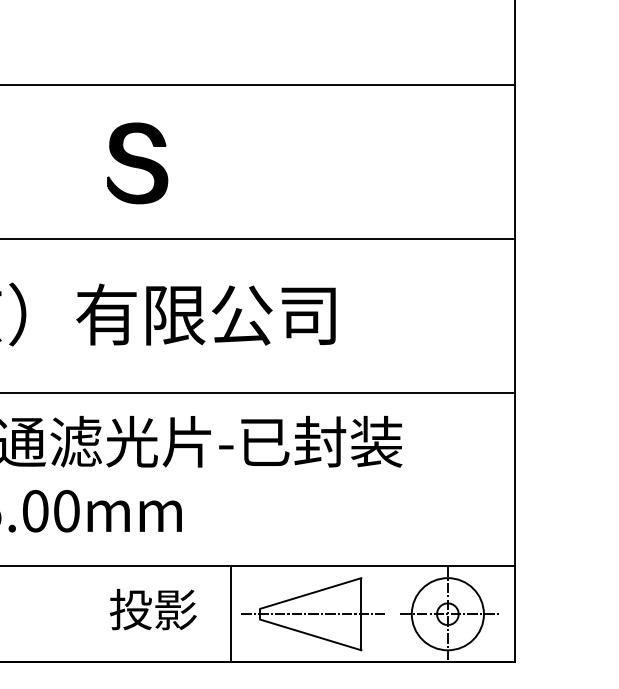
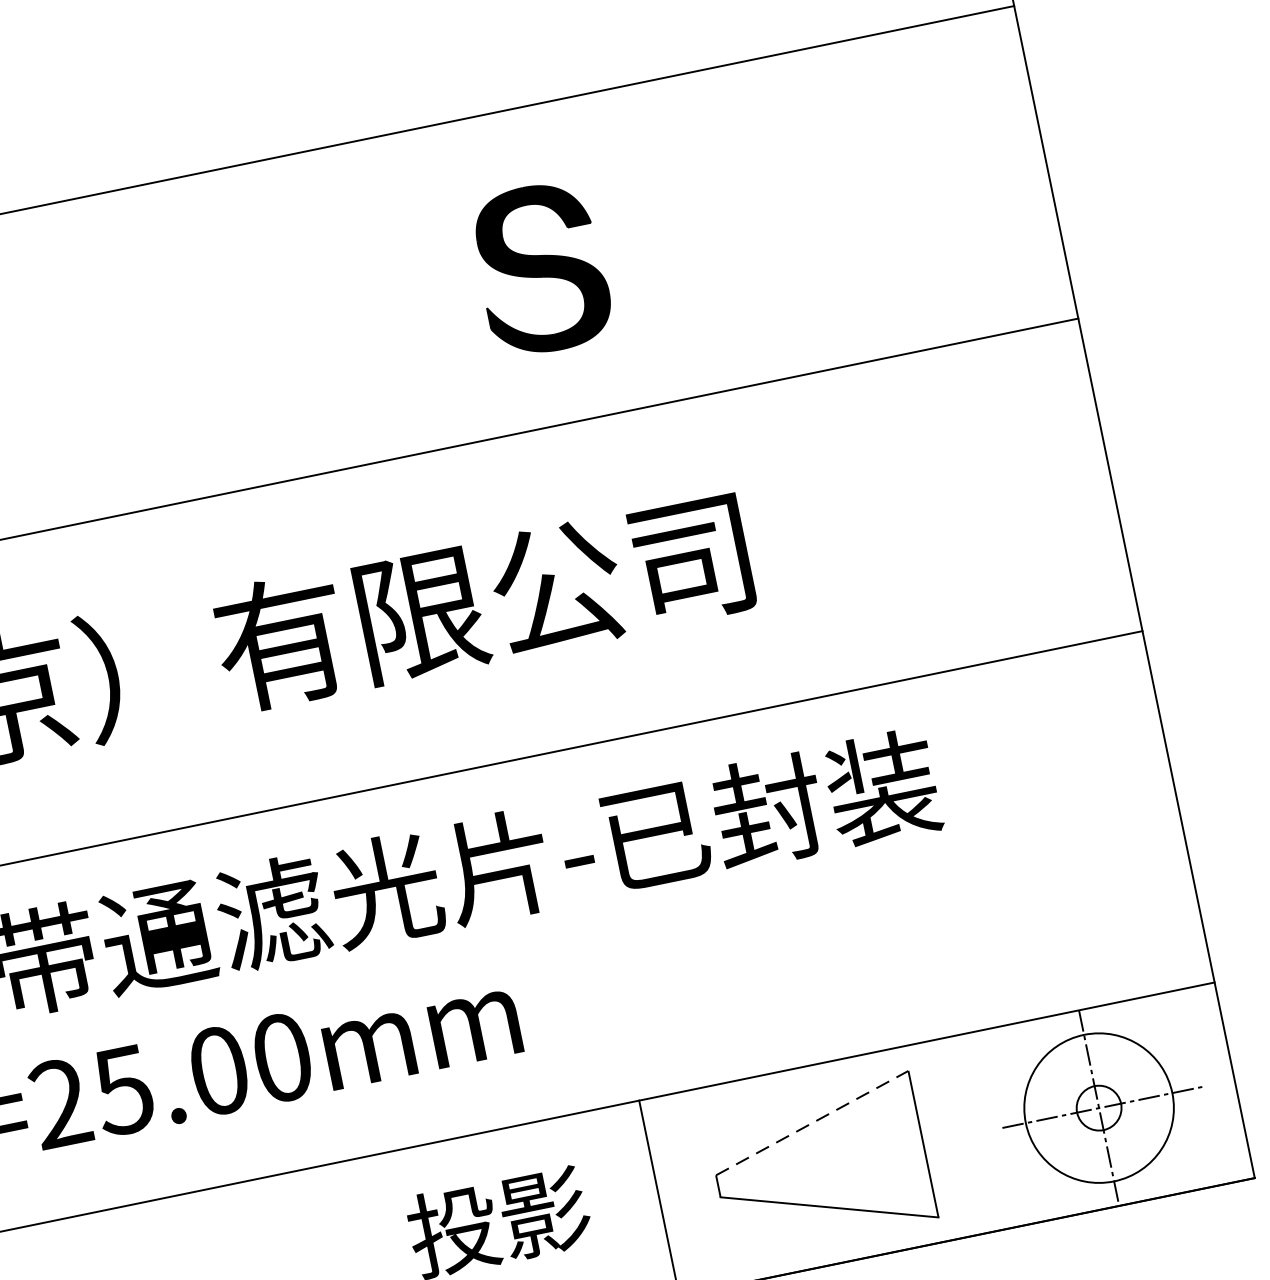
part: (137, 163) -> (540, 269), moved
line: (310, 593) -> (811, 1123), solid -> dashed
line: (313, 614) -> (826, 1164), removed

